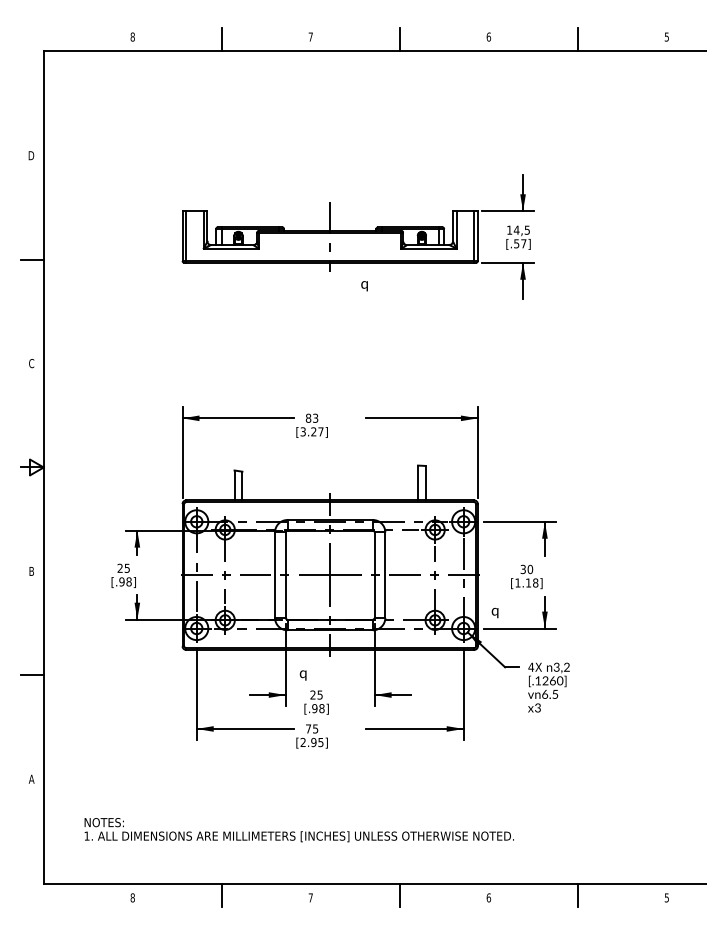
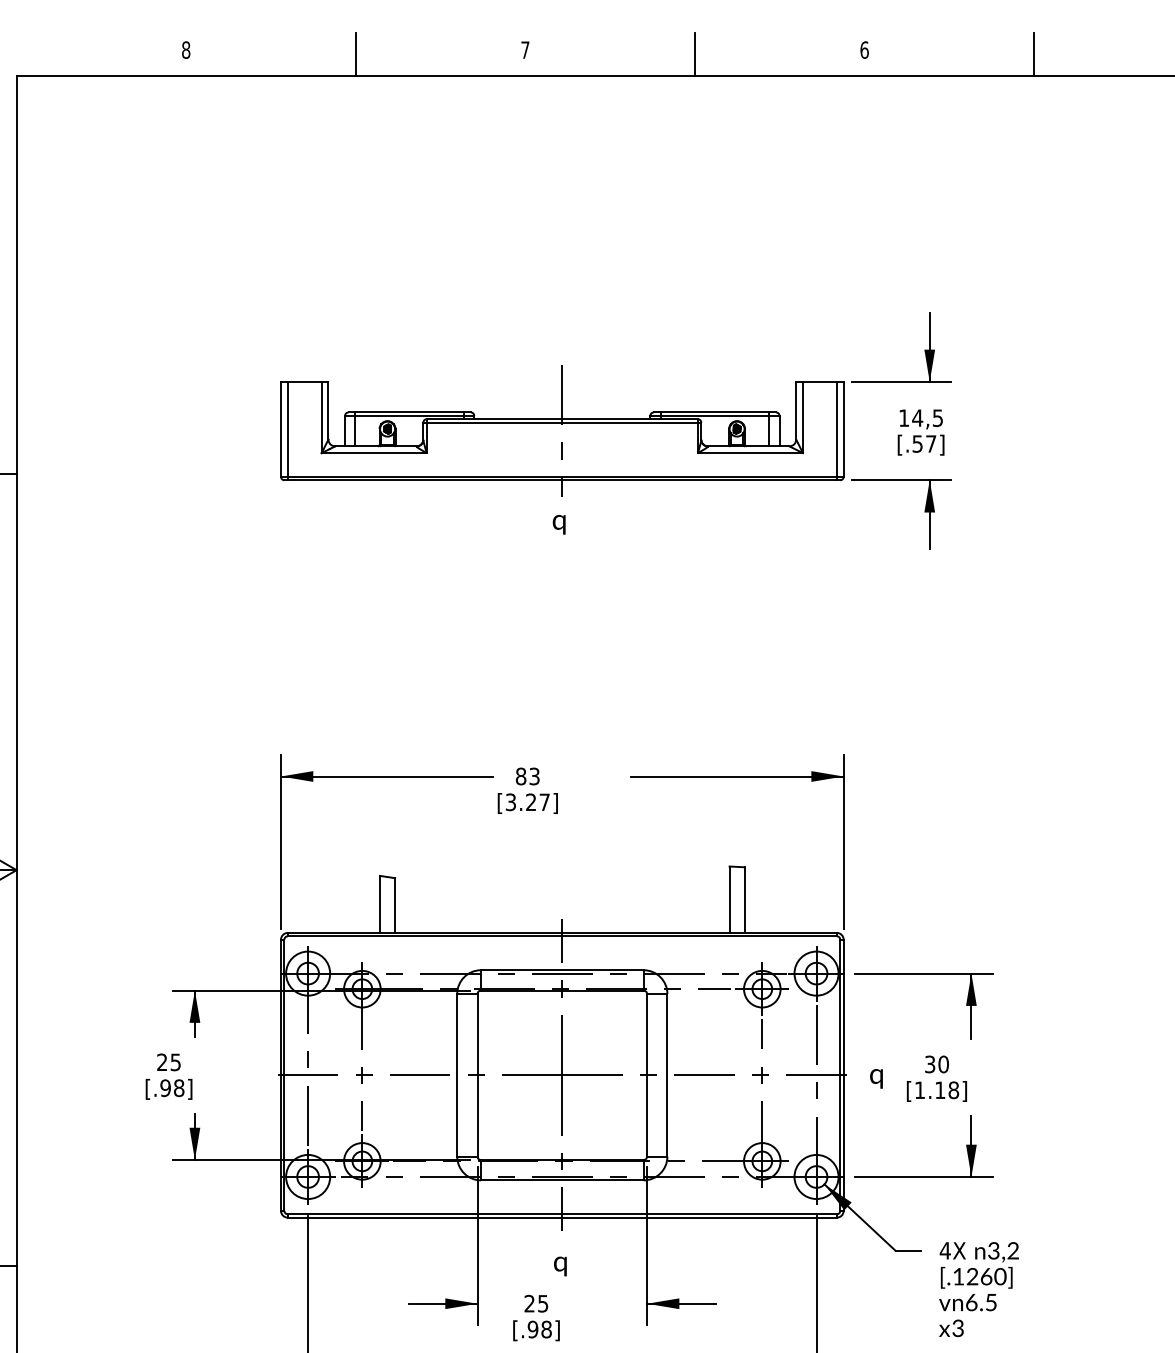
text: (364, 286) -> (559, 525), moved
text: (494, 613) -> (875, 1079), moved
text: (302, 675) -> (559, 1266), moved

